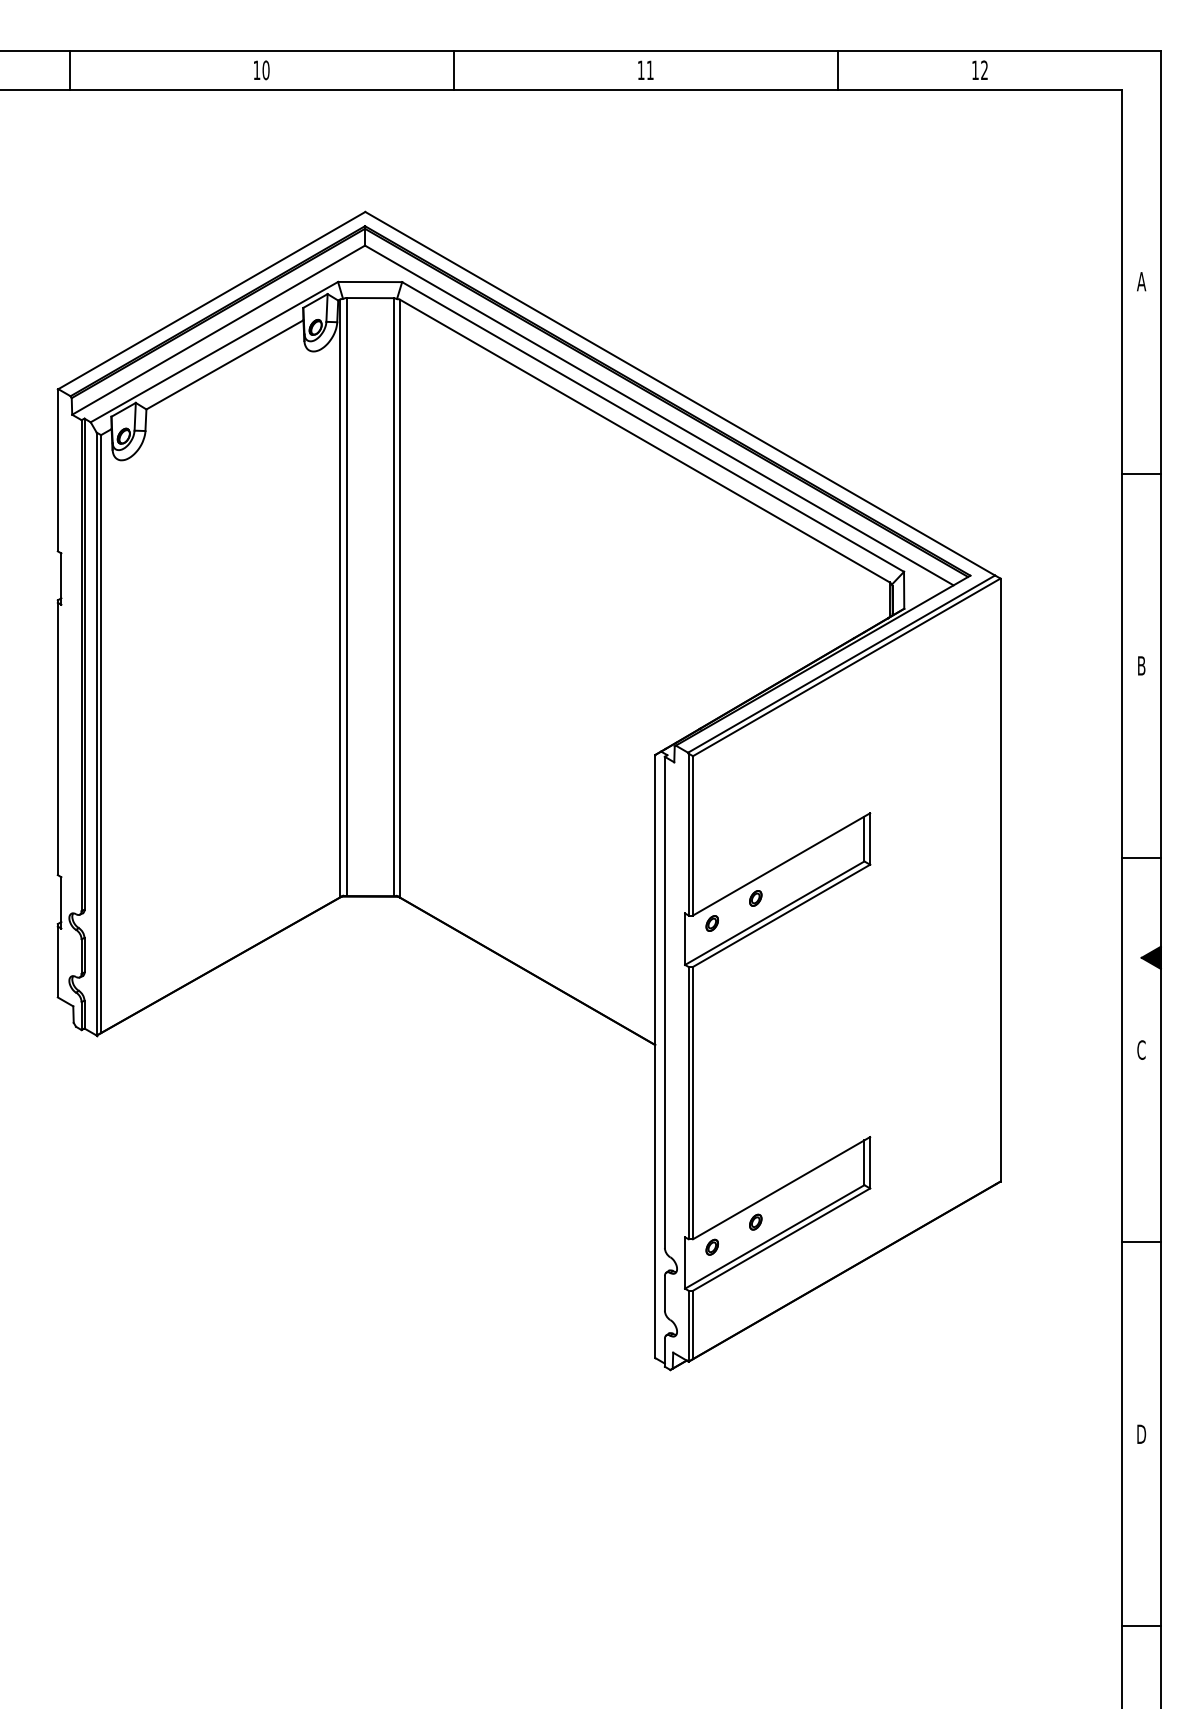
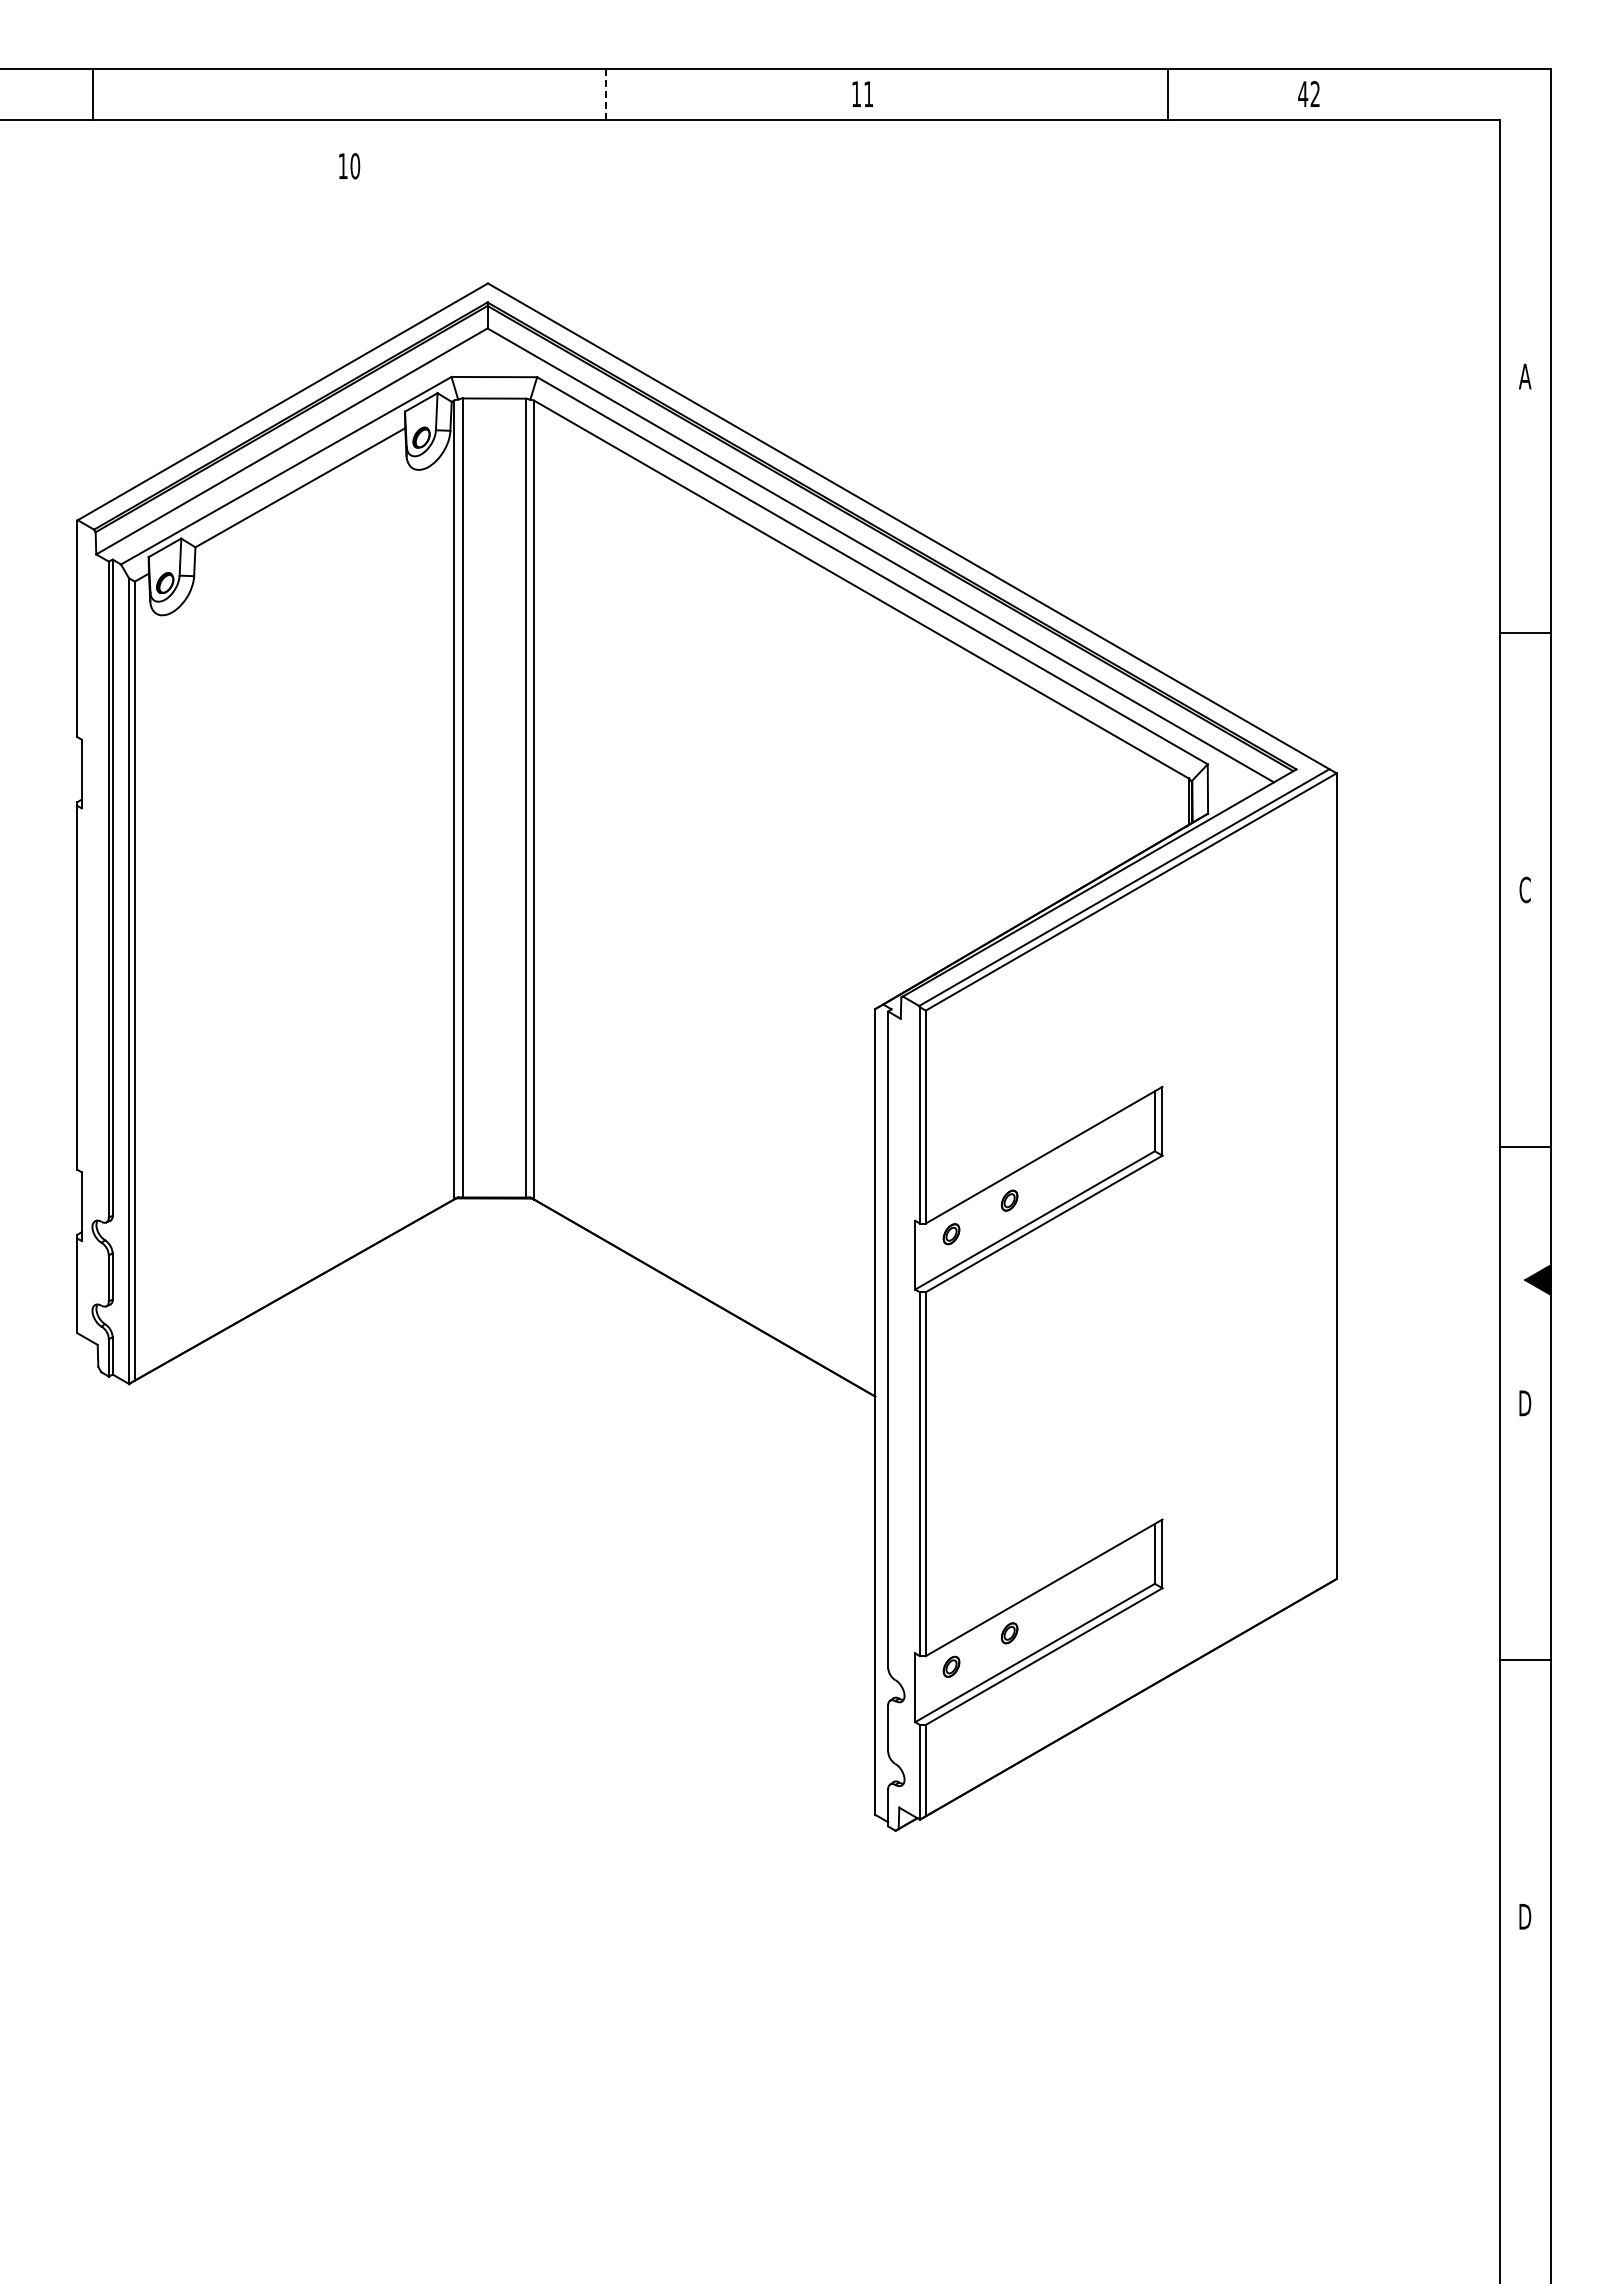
line: (837, 69) -> (1167, 93), moved
text: (975, 69) -> (1303, 93), 12 -> 42
text: (261, 70) -> (349, 166), moved
line: (454, 70) -> (606, 94), solid -> dashed
text: (1141, 665) -> (1524, 889), B -> C
text: (1141, 1050) -> (1525, 1403), C -> D
line: (1141, 1626) -> (1524, 2173), removed

